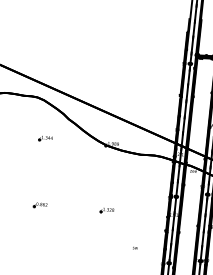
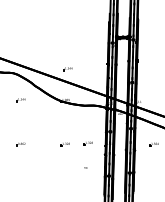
part: (119, 98) -> (67, 69), added
part: (140, 211) -> (87, 143), added

